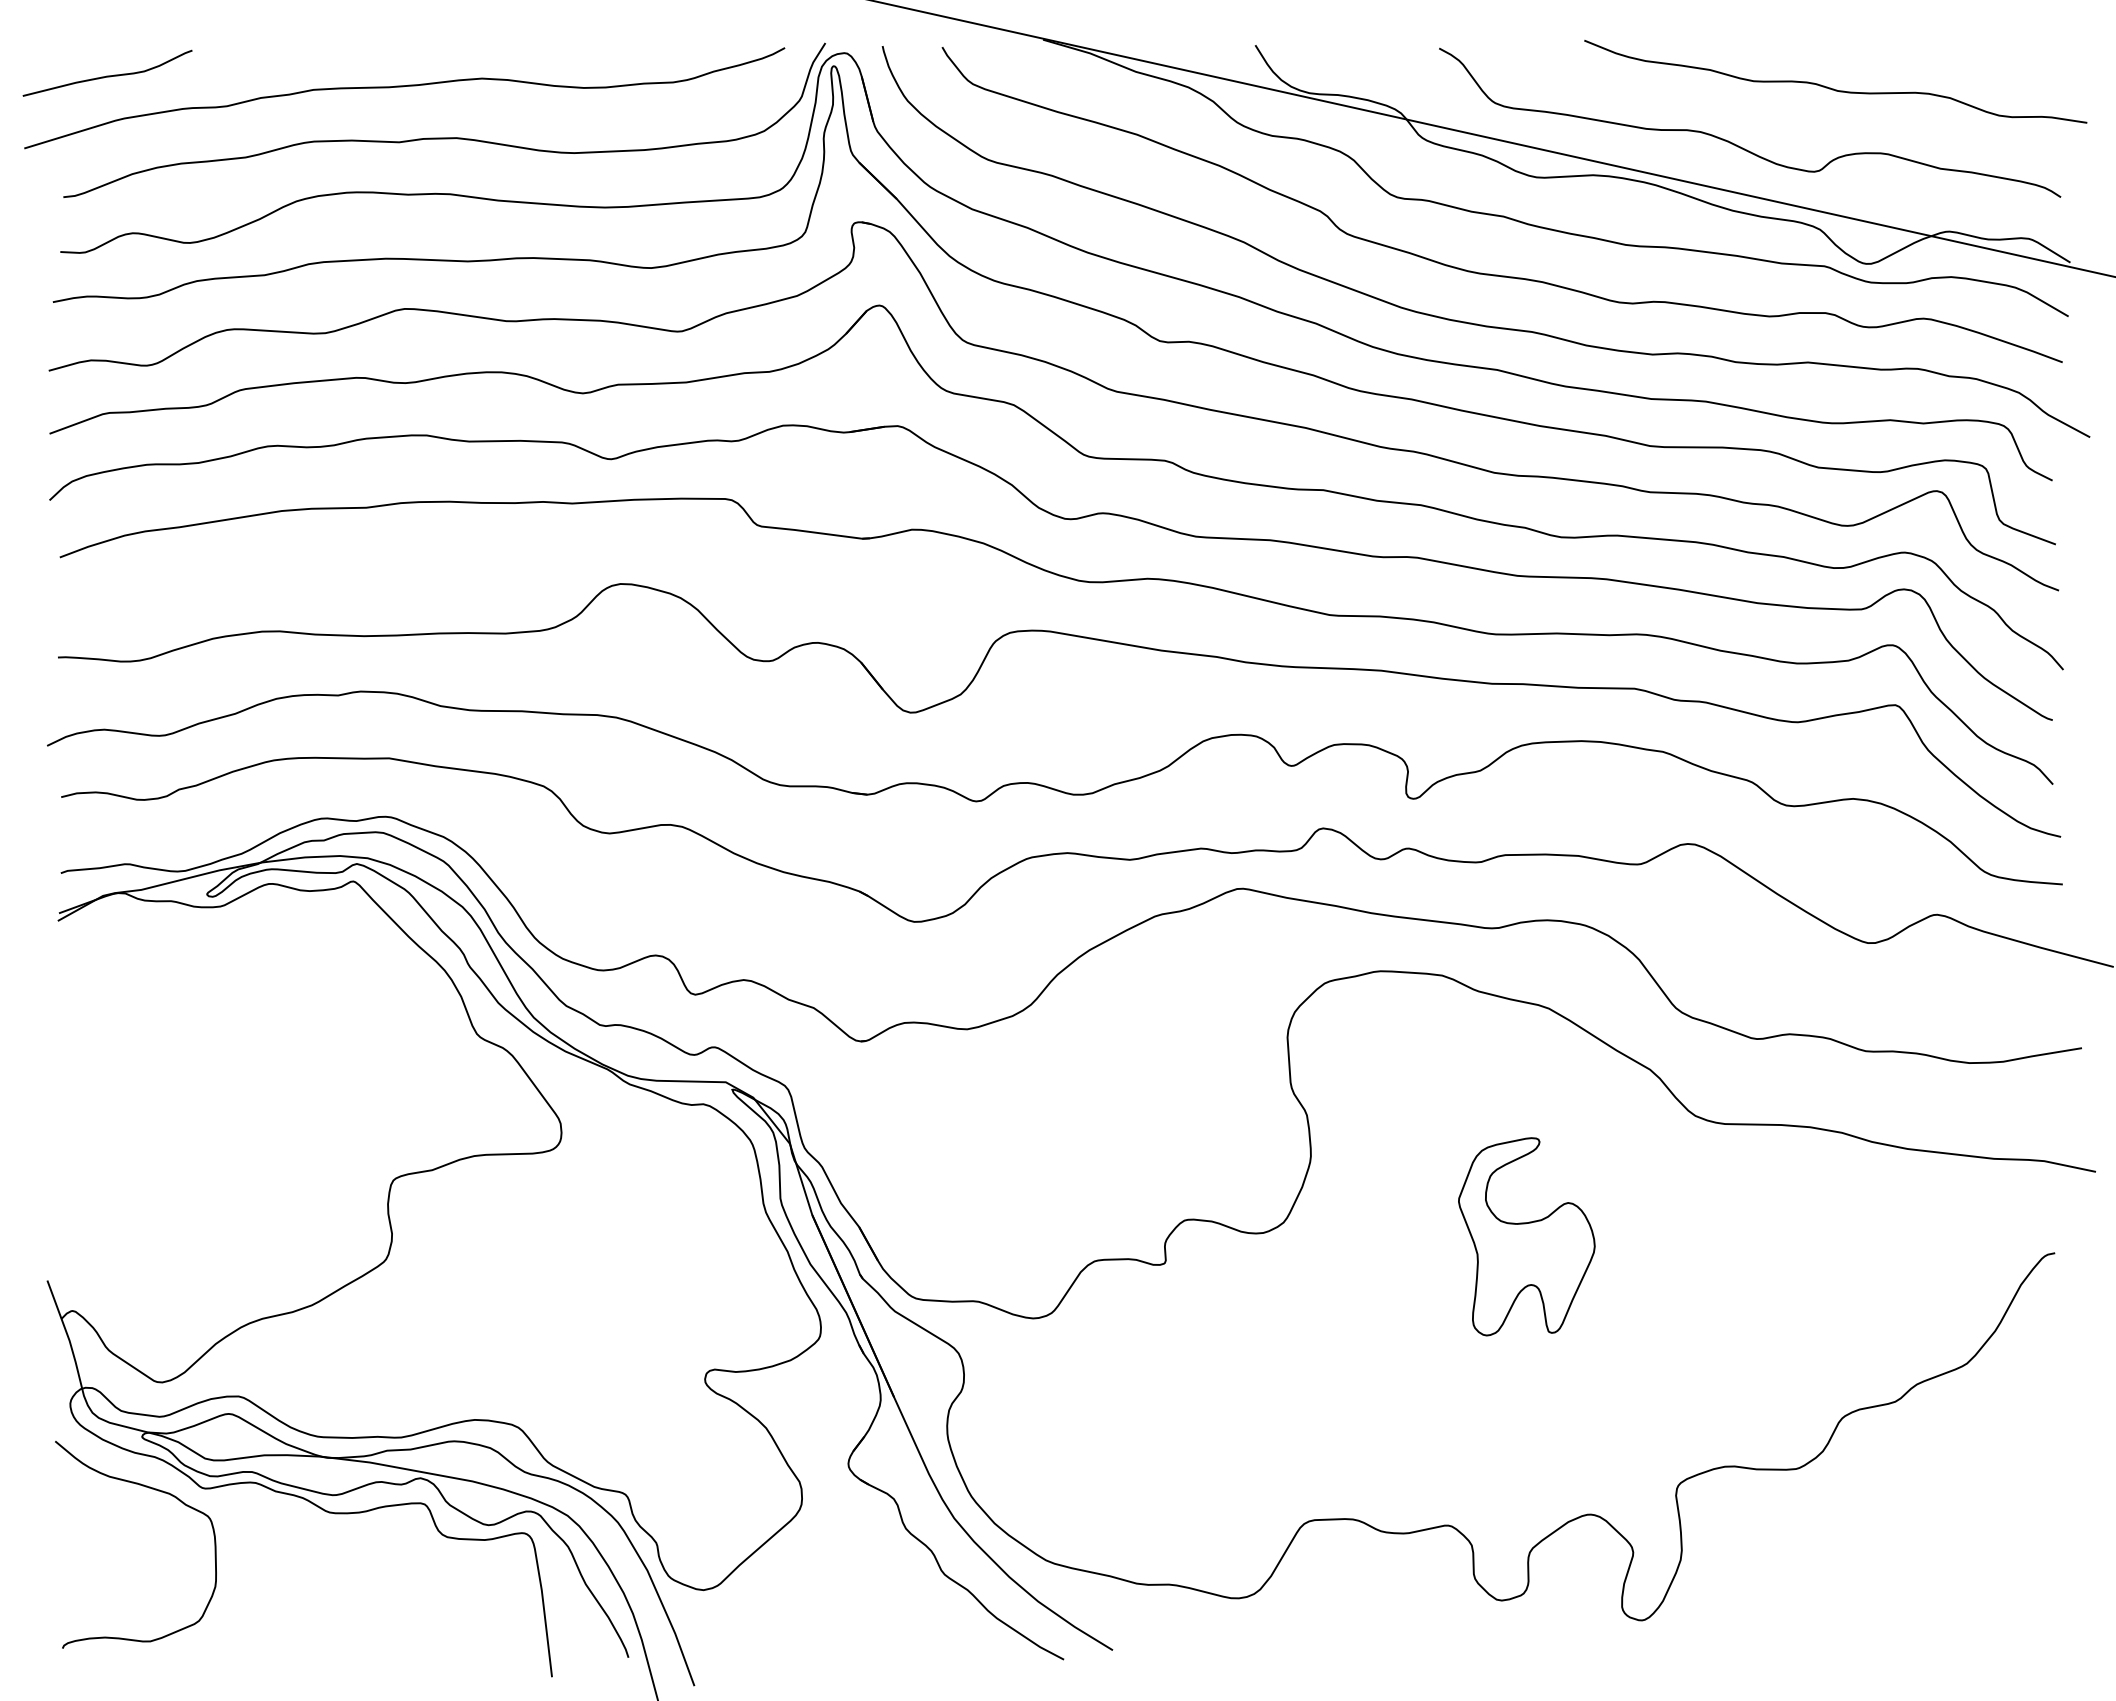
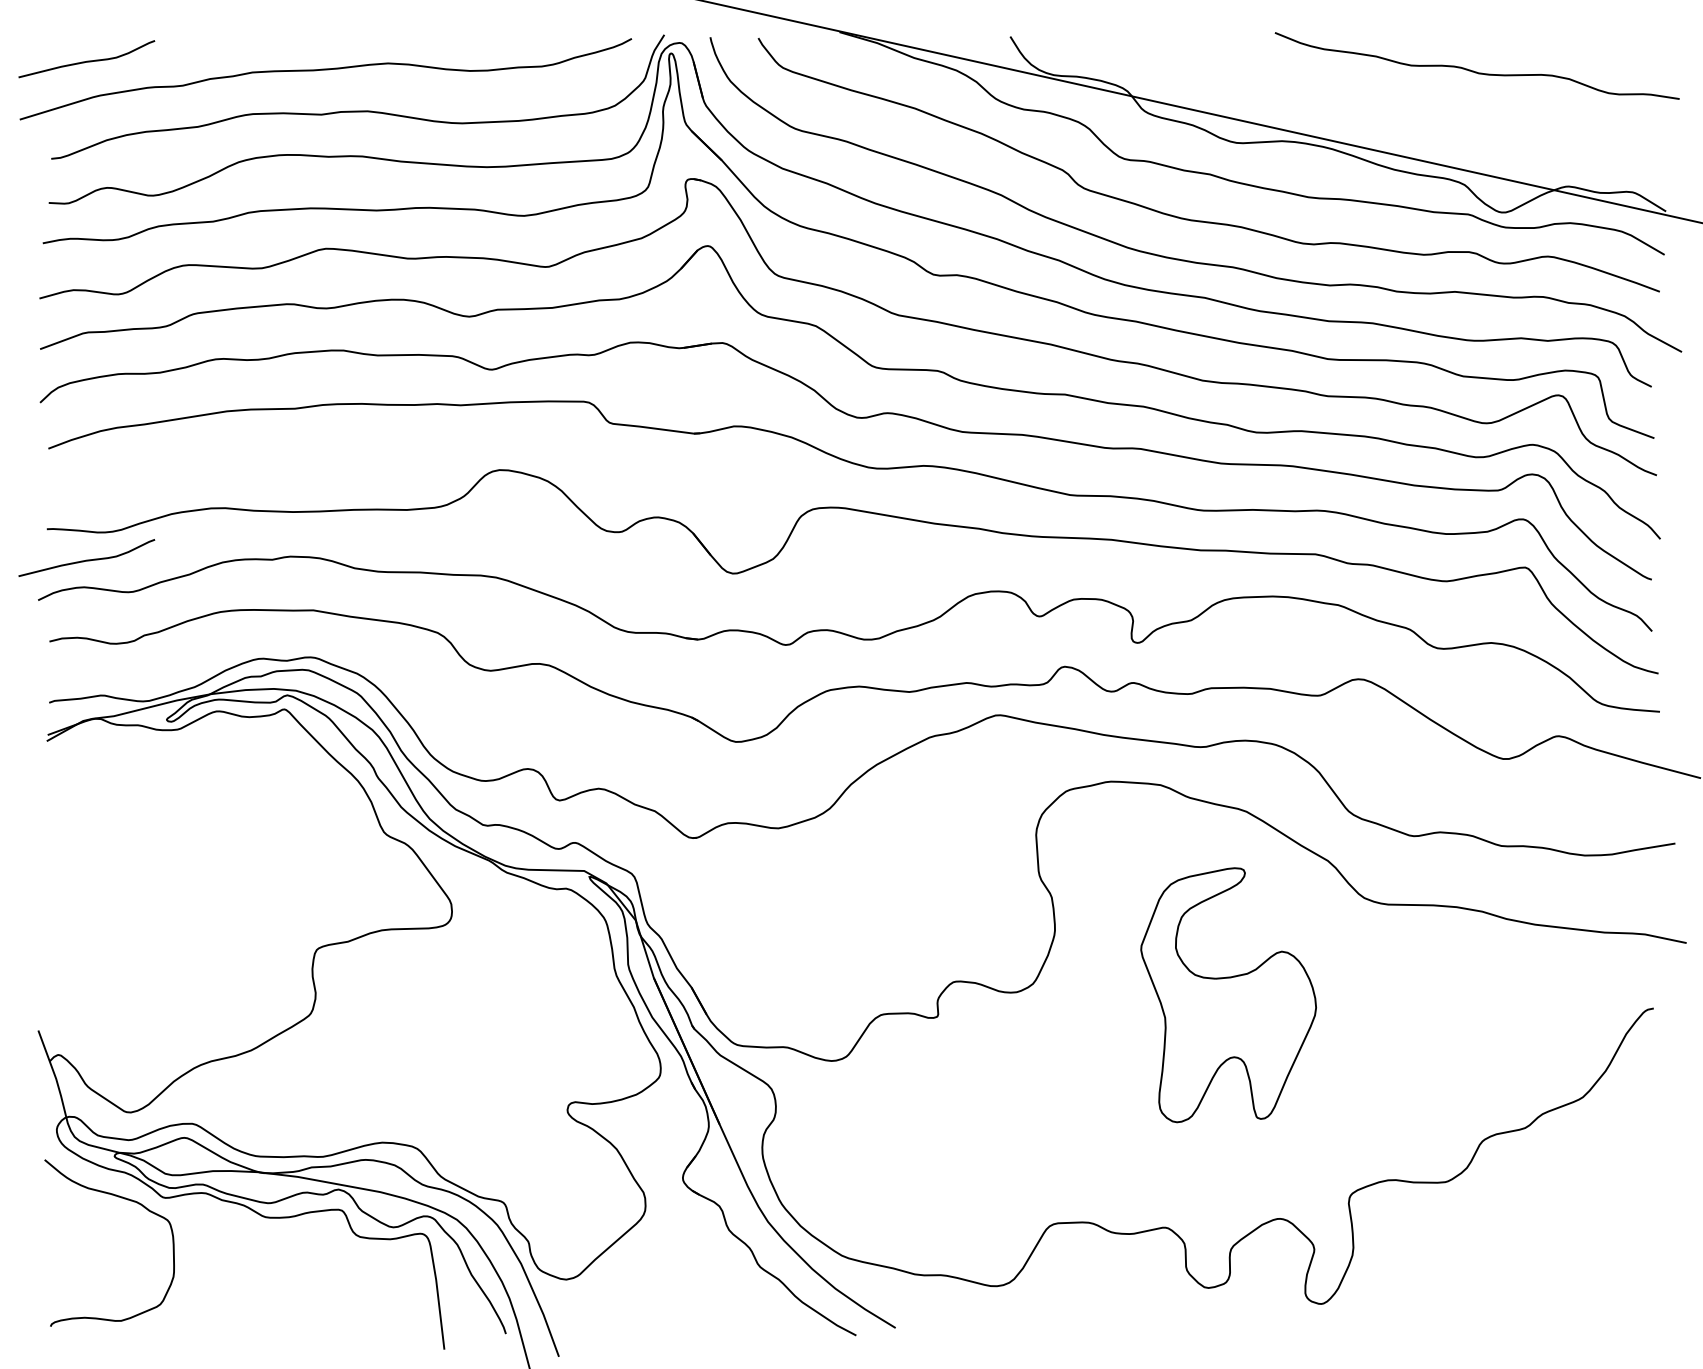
curve: (1738, 145) -> (1399, 117), removed
curve: (107, 695) -> (86, 559), added
part: (1526, 1236) -> (1228, 995), size x1.6

